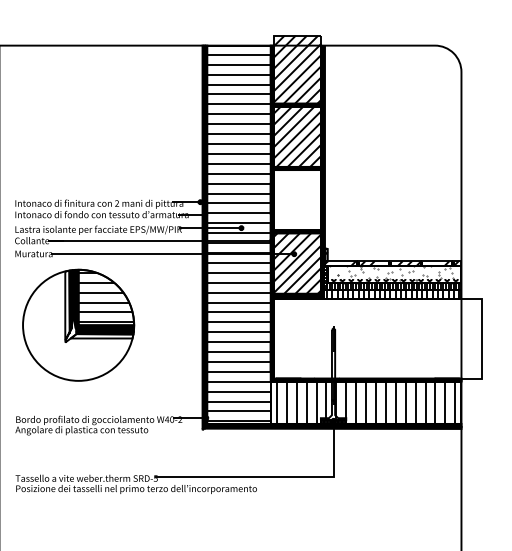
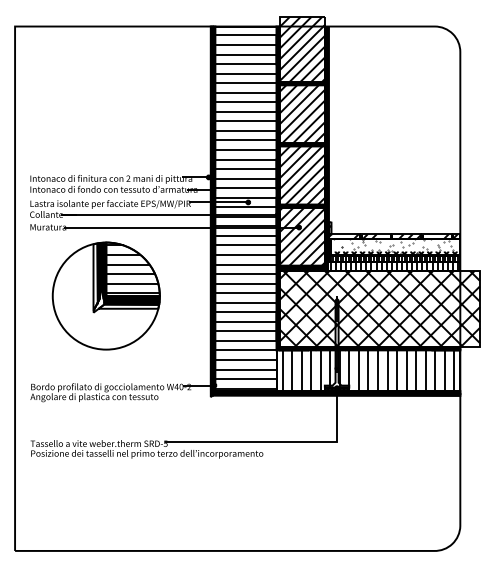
hatch: (297, 200) -> (302, 175), added
part: (77, 324) -> (105, 295), moved
hatch: (377, 338) -> (379, 308), added

